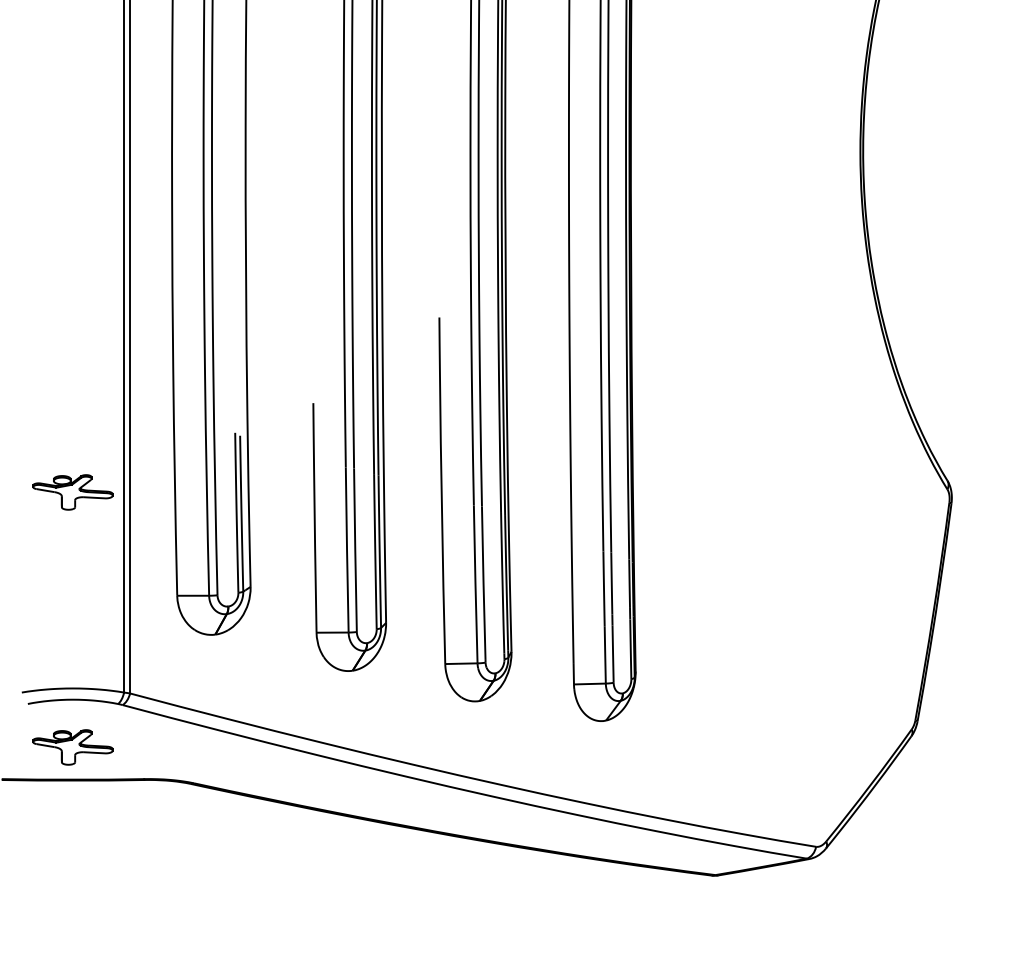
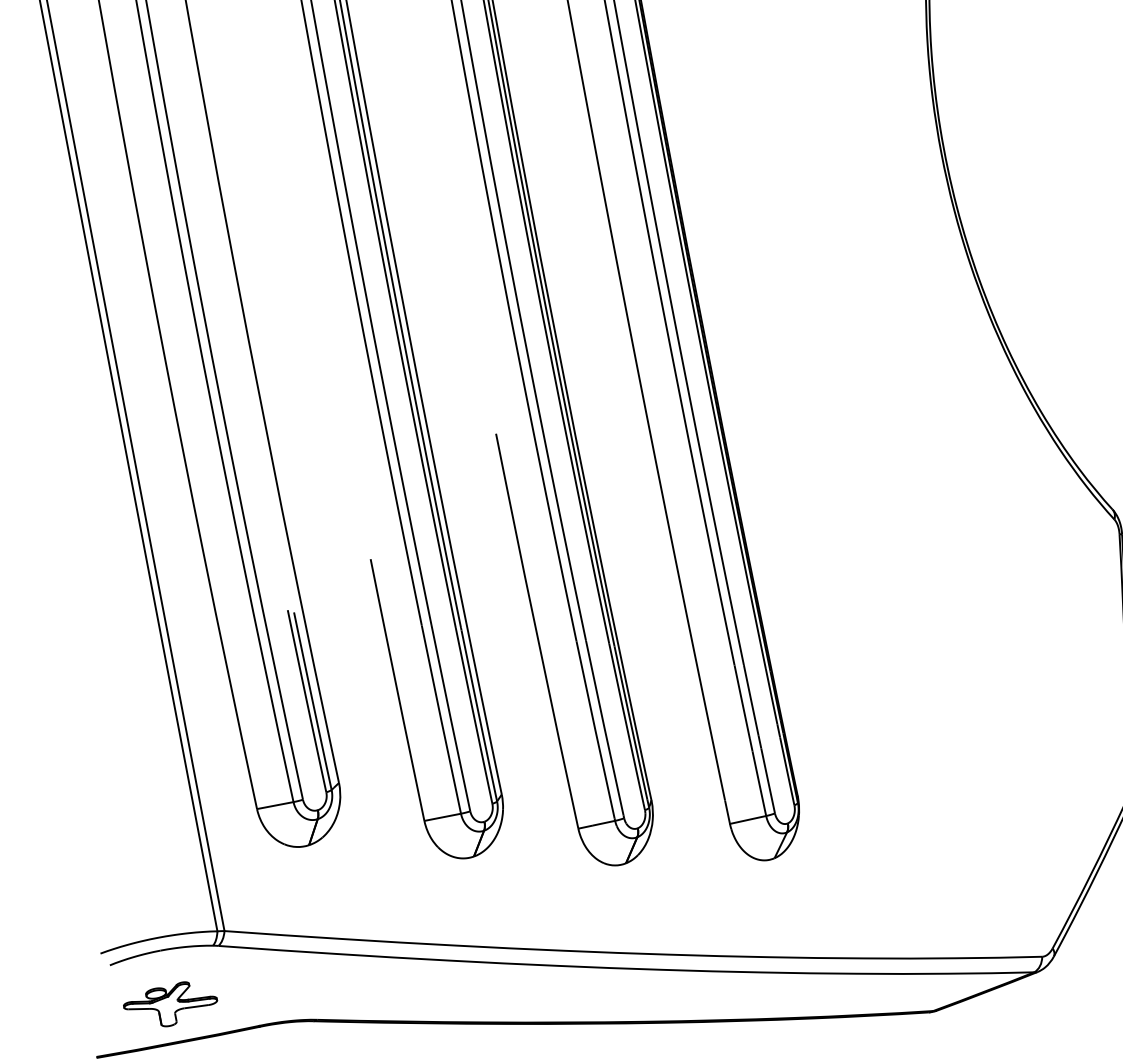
part: (72, 492) -> (114, 713), removed

